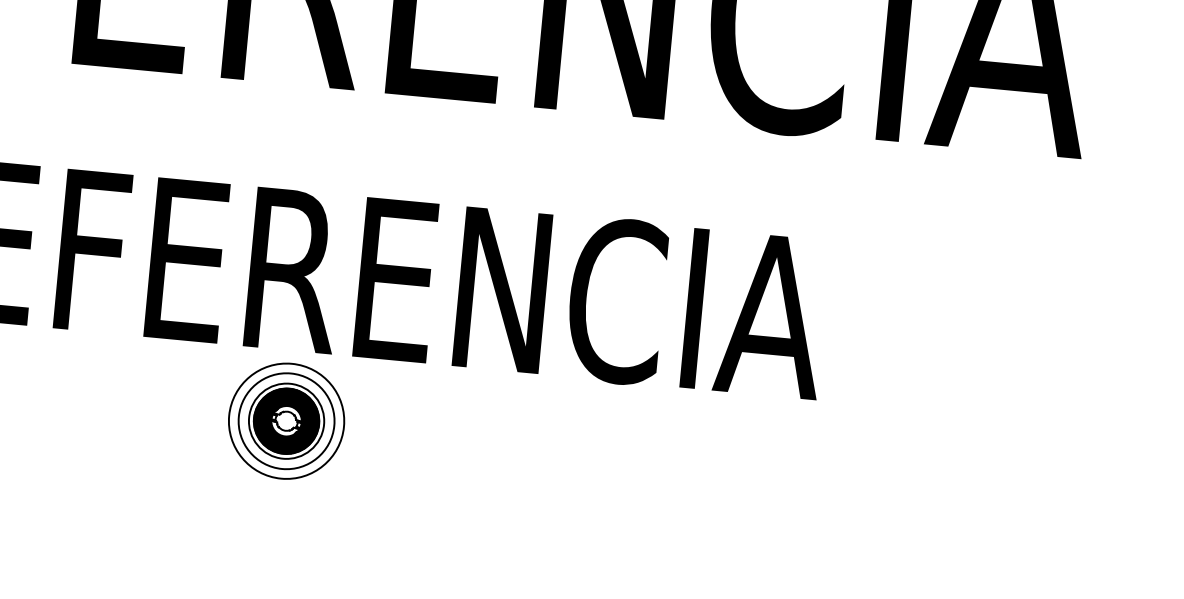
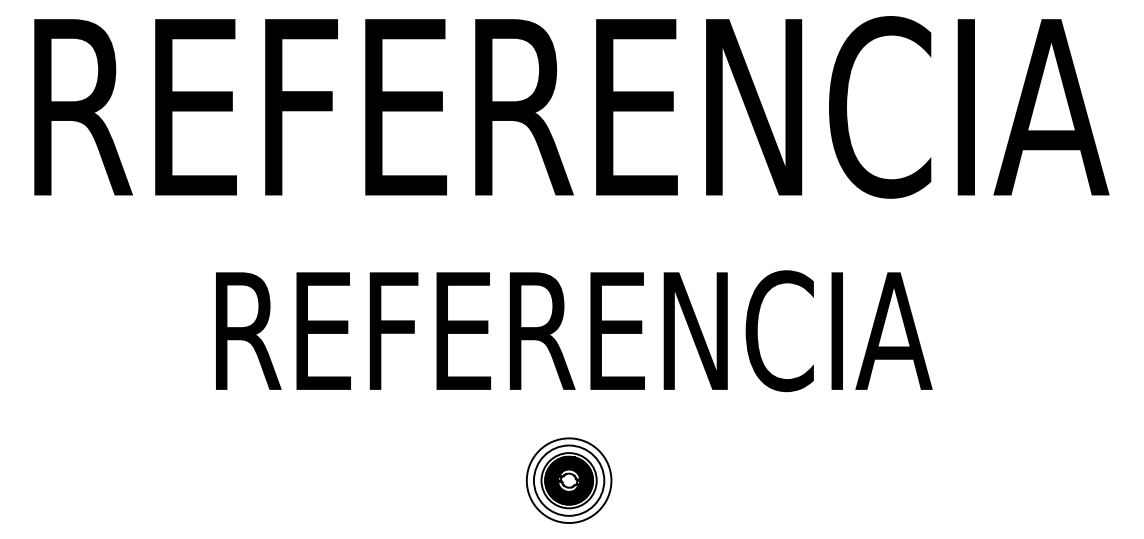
part: (285, 420) -> (568, 480), moved

